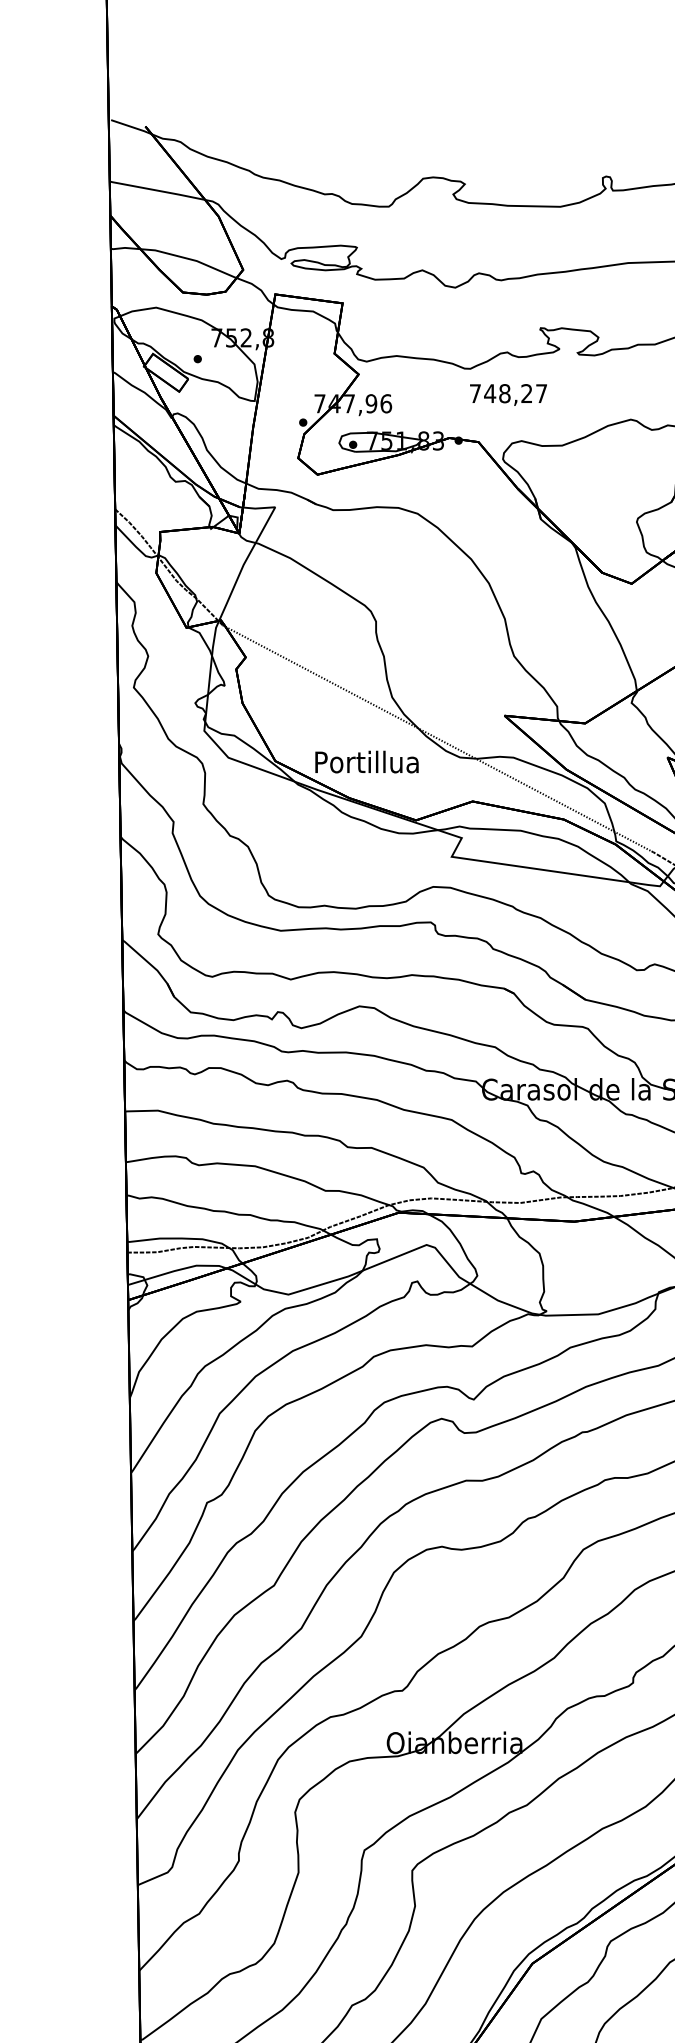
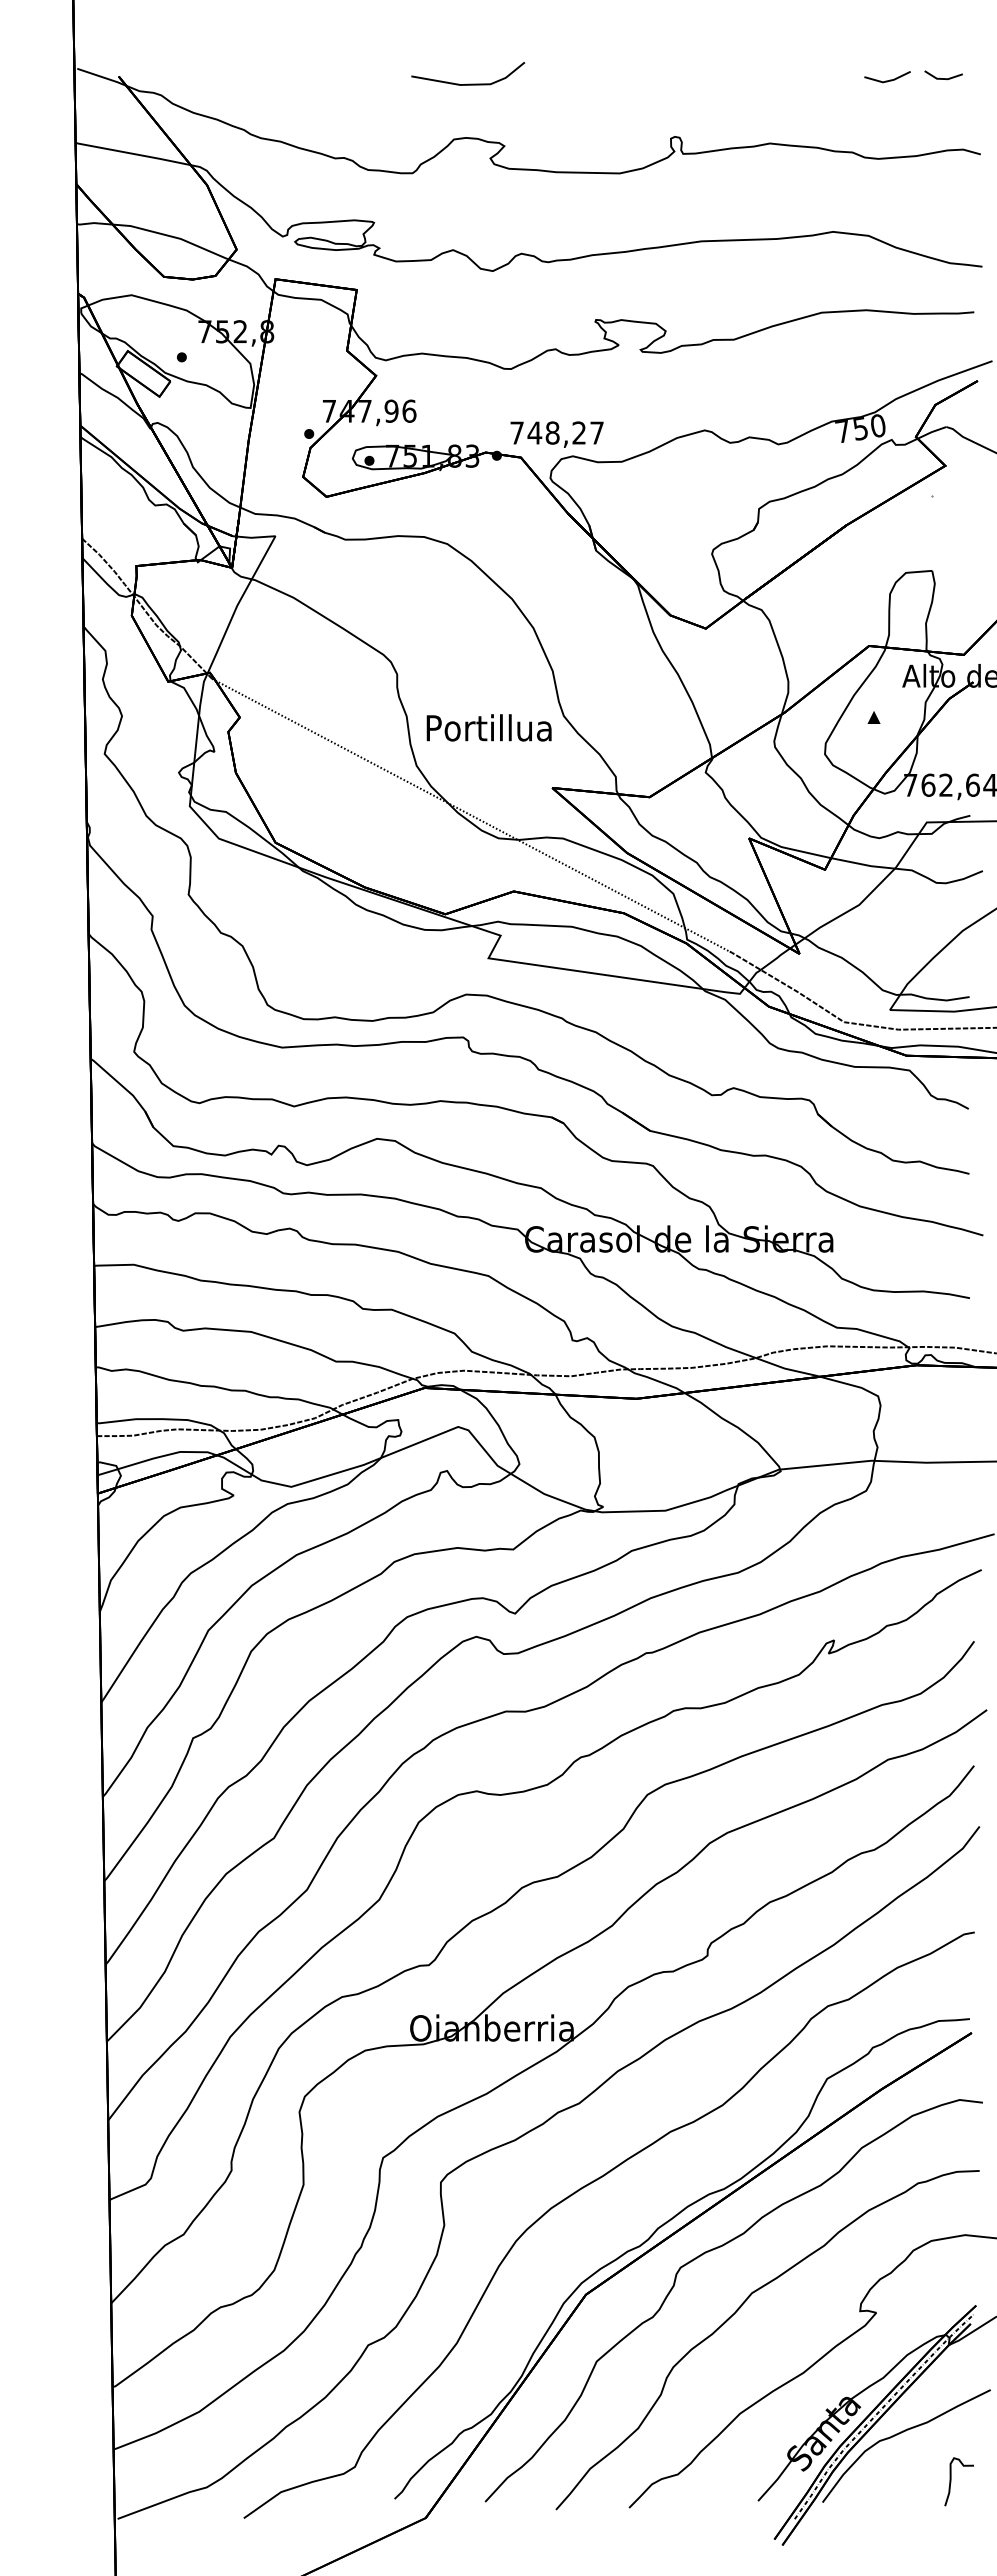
line: (435, 132) -> (468, 83), added
text: (508, 394) -> (556, 434), moved
text: (366, 761) -> (488, 727), moved

